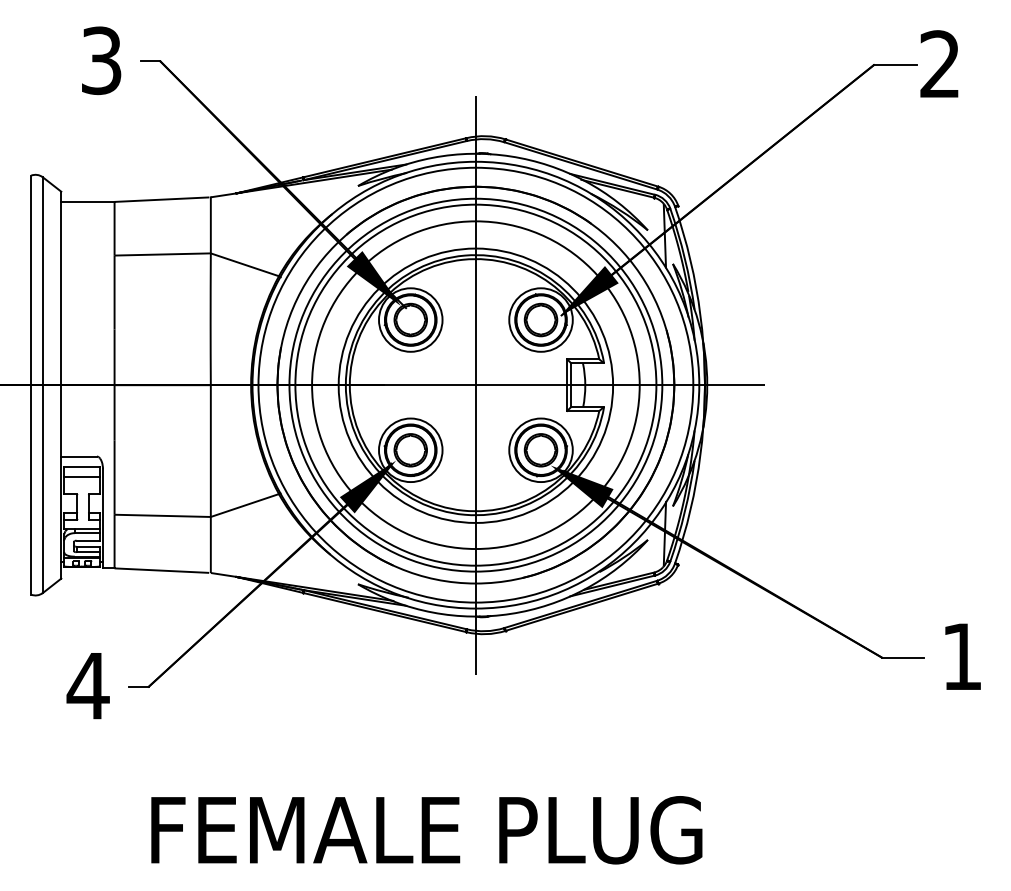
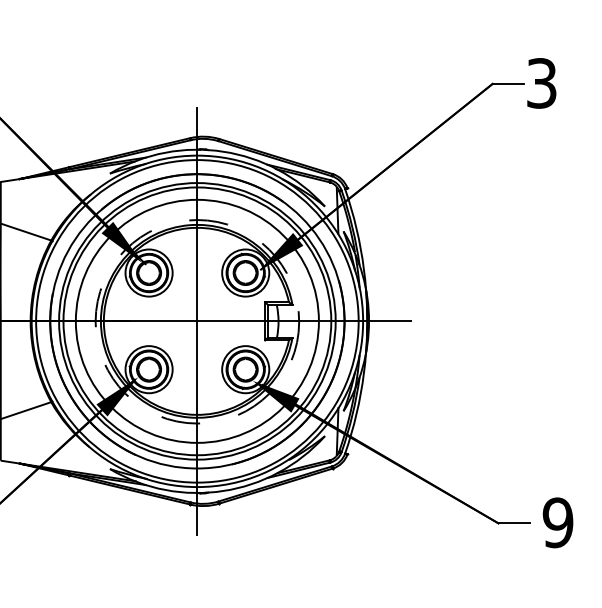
text: (939, 64) -> (541, 83), 2 -> 3
circle: (475, 385) -> (197, 321), solid -> dashed
text: (961, 656) -> (557, 522), 1 -> 9

